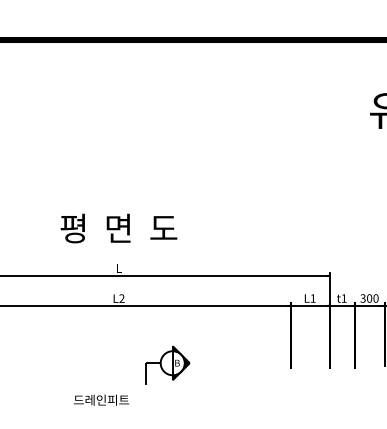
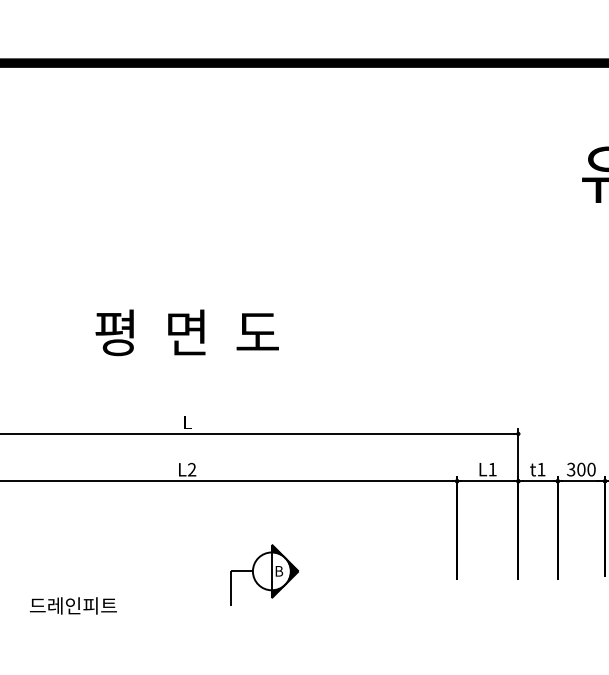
text: (118, 228) -> (186, 332), moved
text: (101, 399) -> (73, 604), moved

